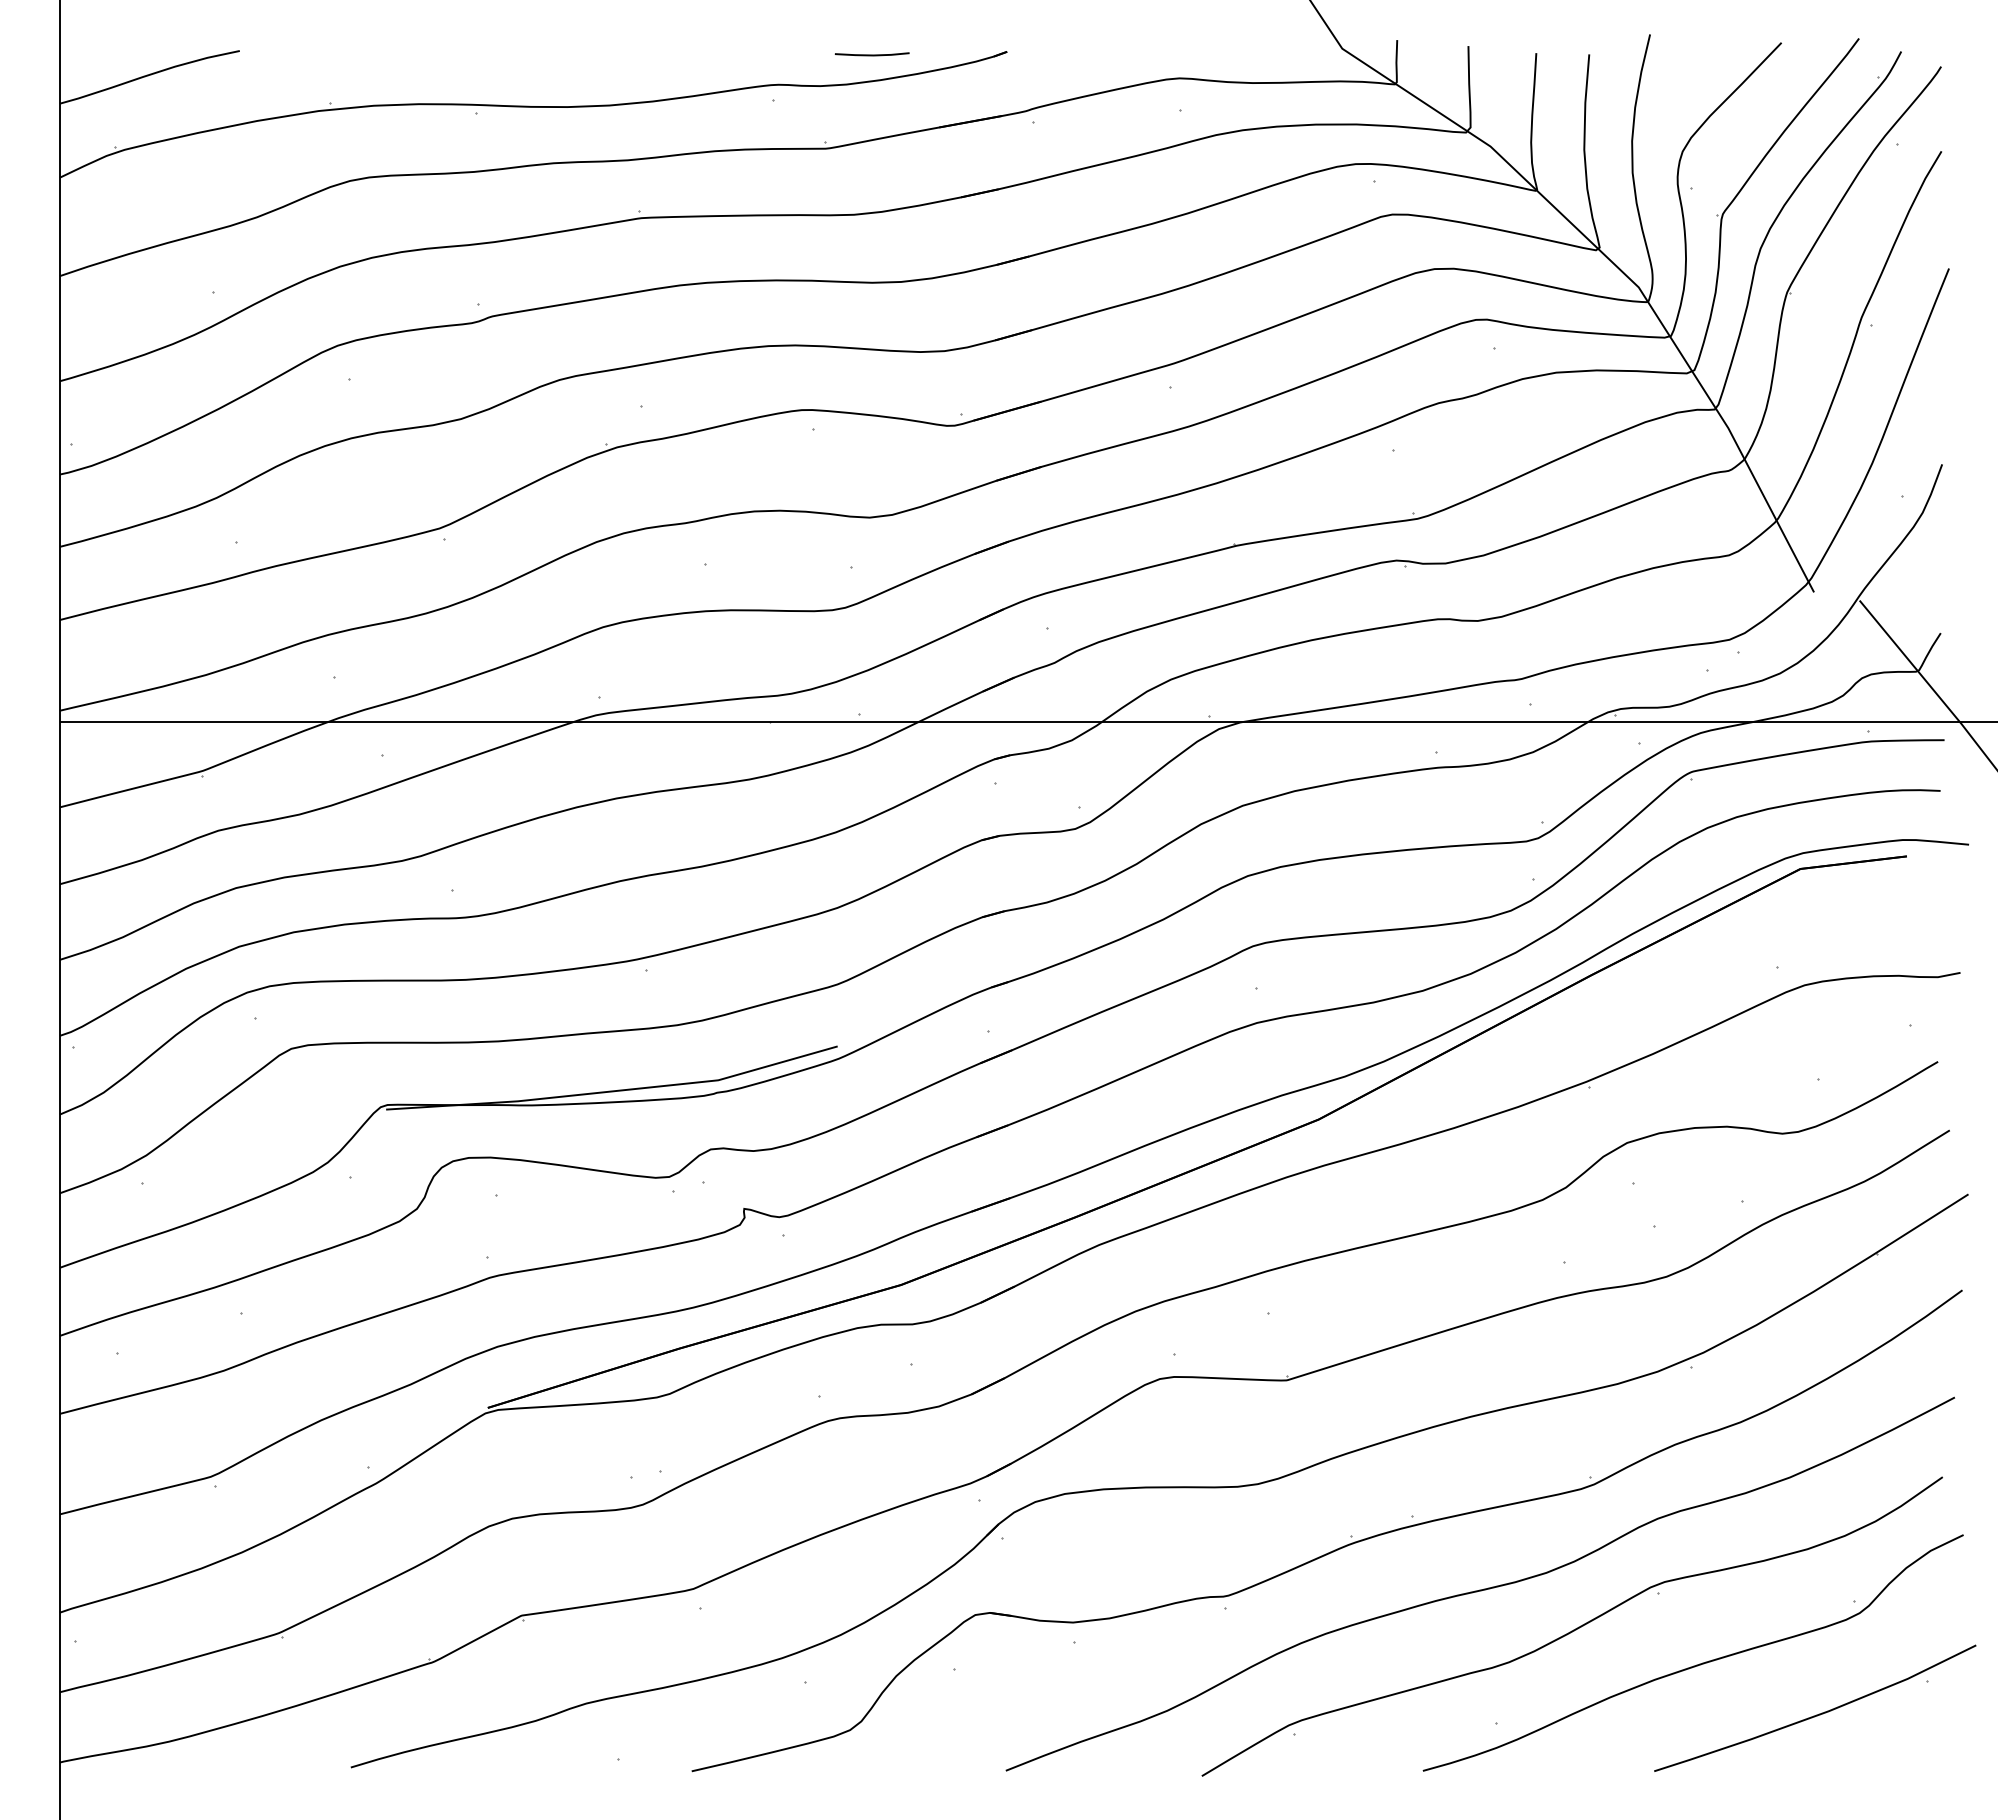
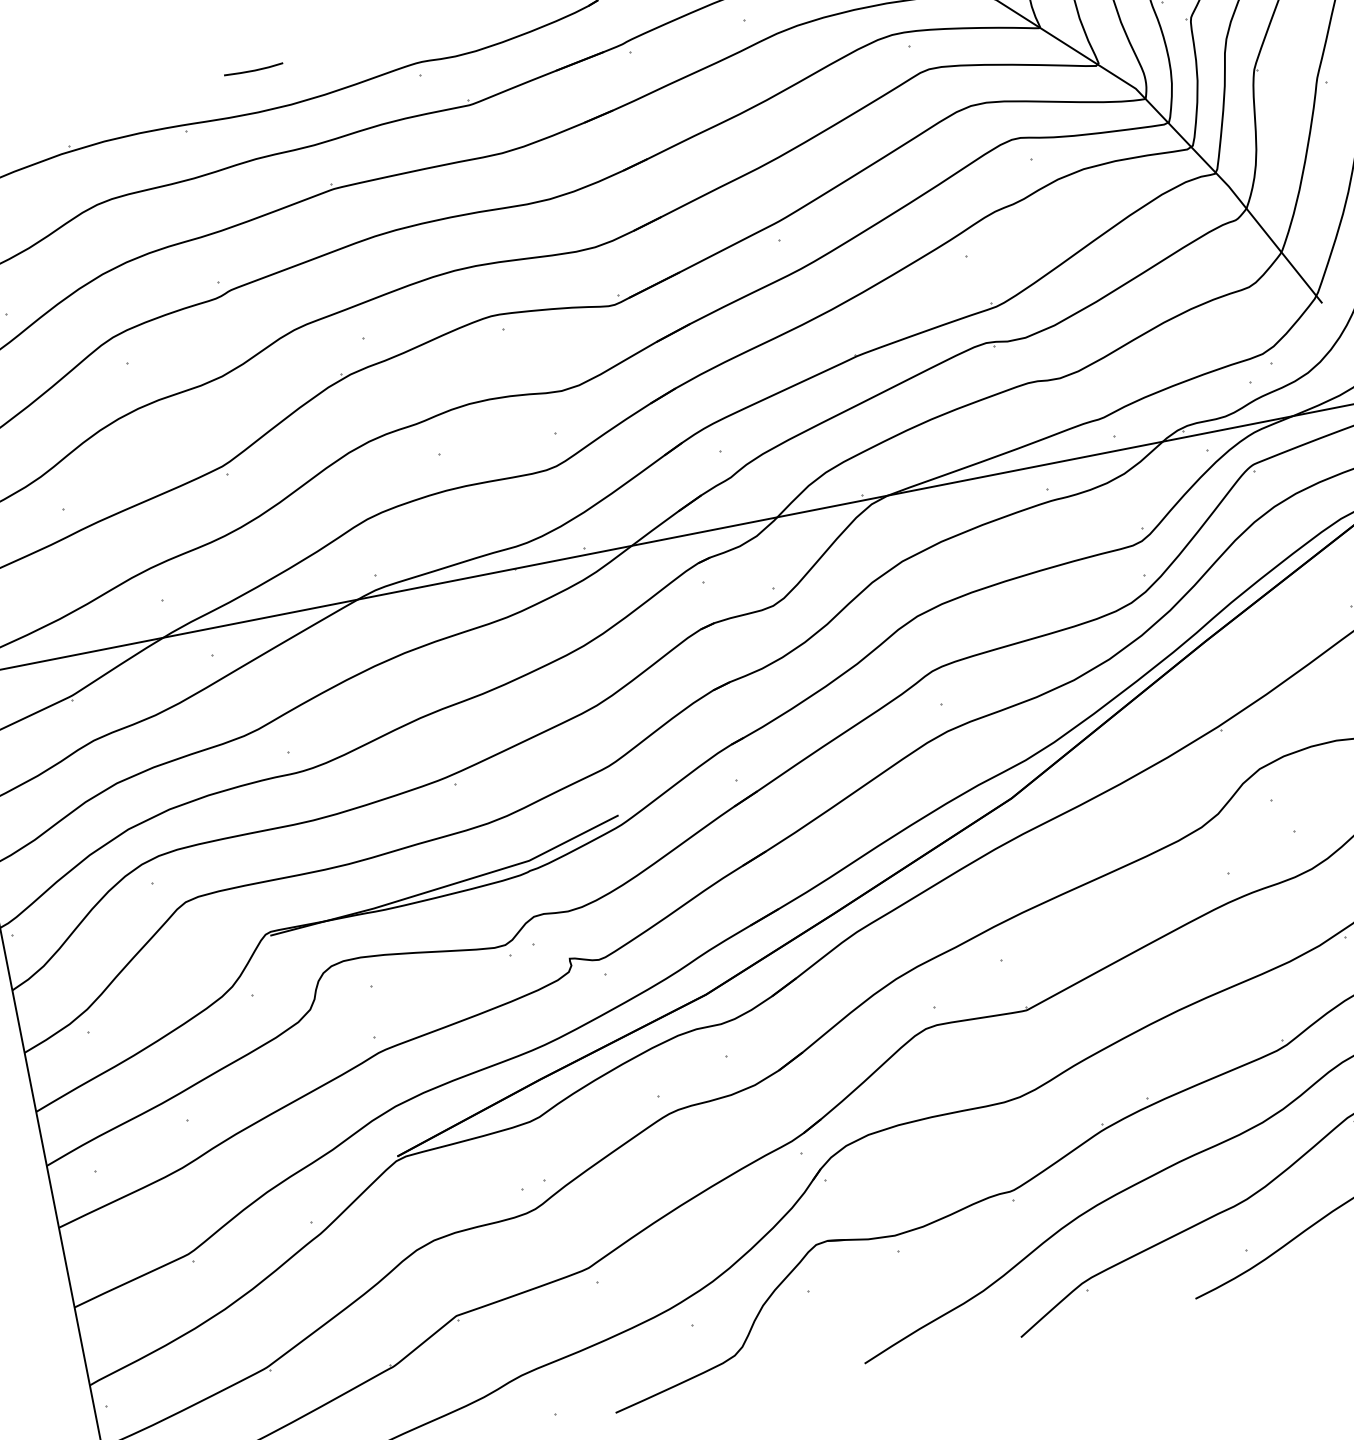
line: (871, 54) -> (253, 70), moved

